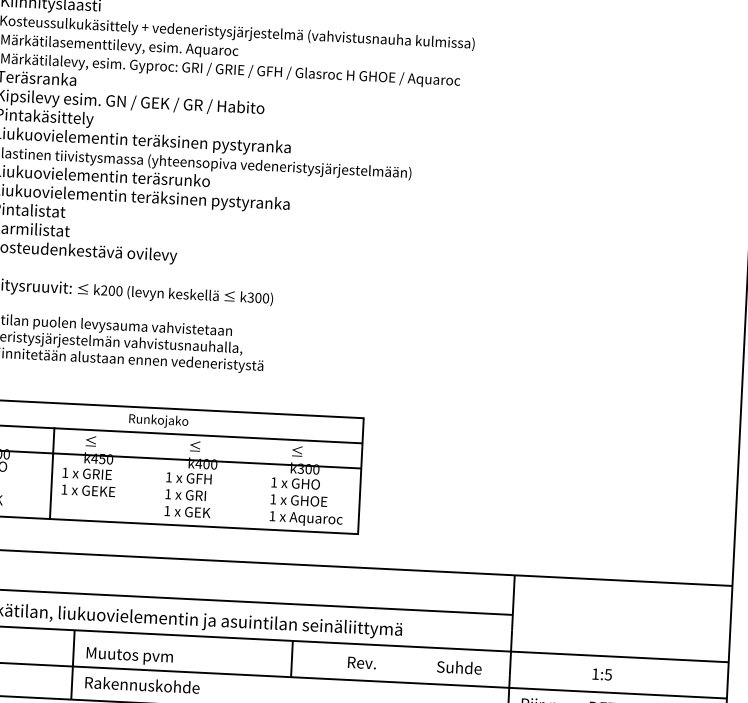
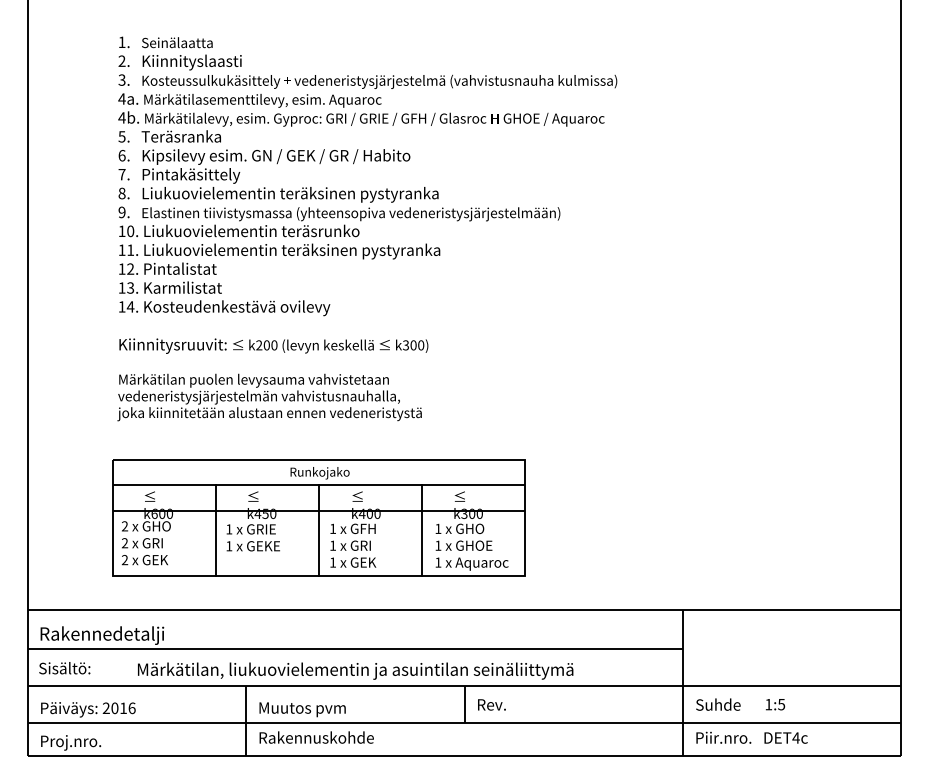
line: (155, 478) -> (319, 530), added
line: (257, 483) -> (421, 530), added
text: (361, 662) -> (491, 704), moved
text: (459, 667) -> (718, 704), moved

